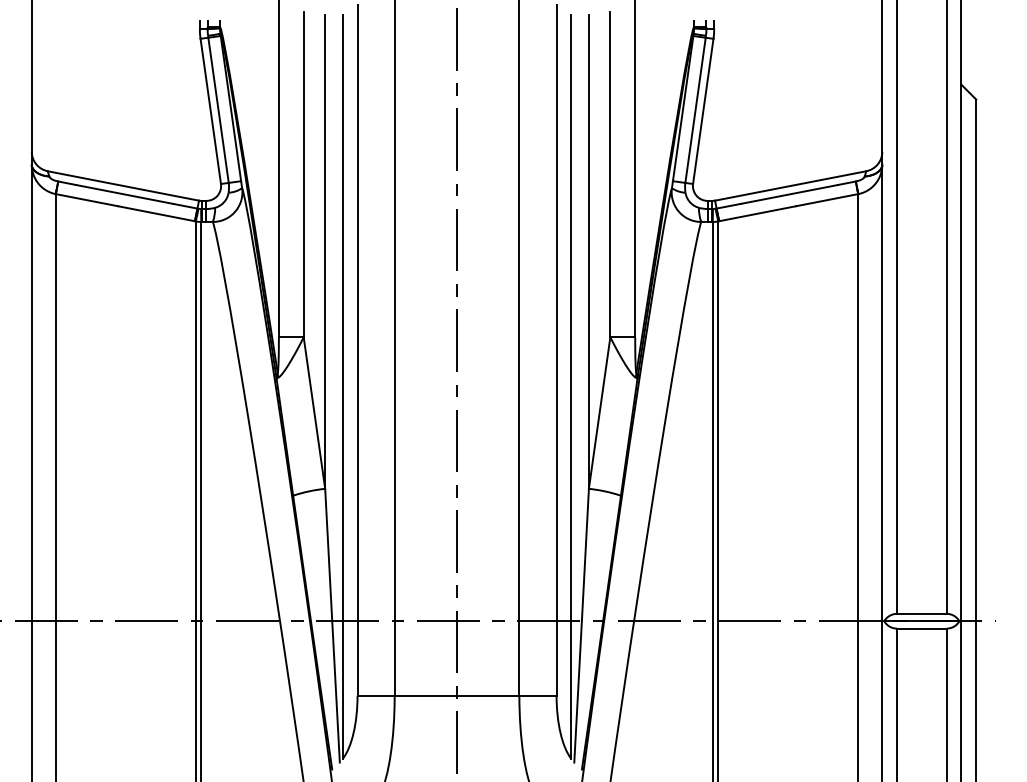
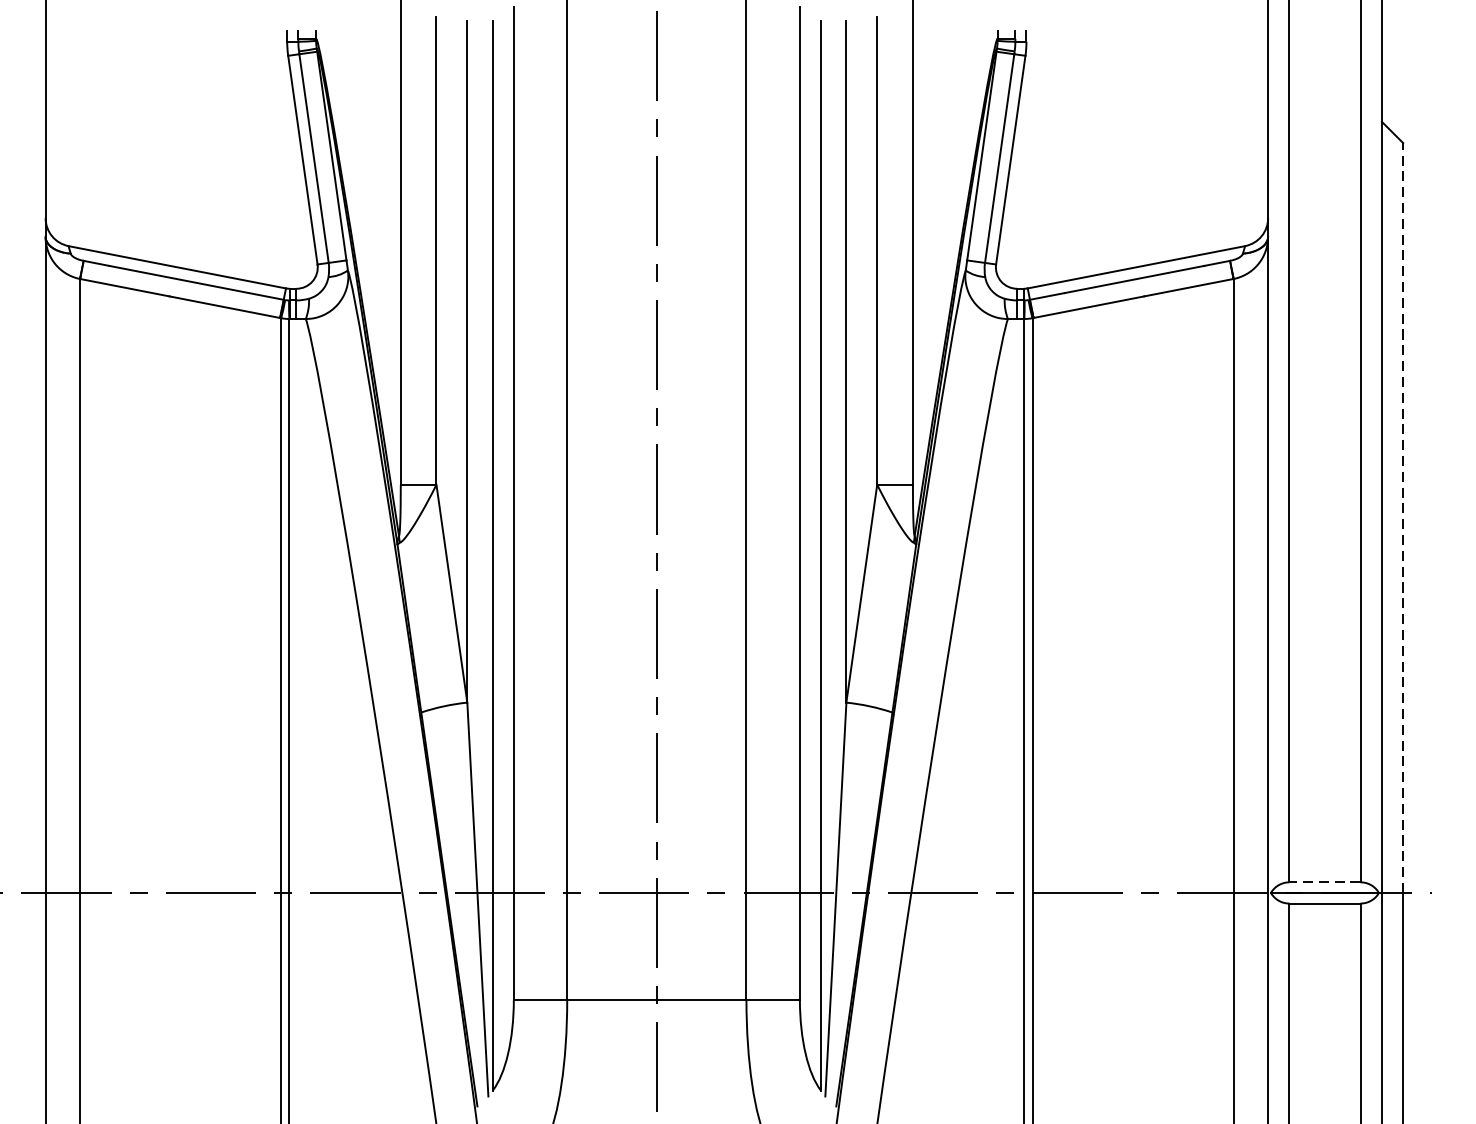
line: (976, 360) -> (1403, 518), solid -> dashed
line: (921, 613) -> (1324, 881), solid -> dashed

